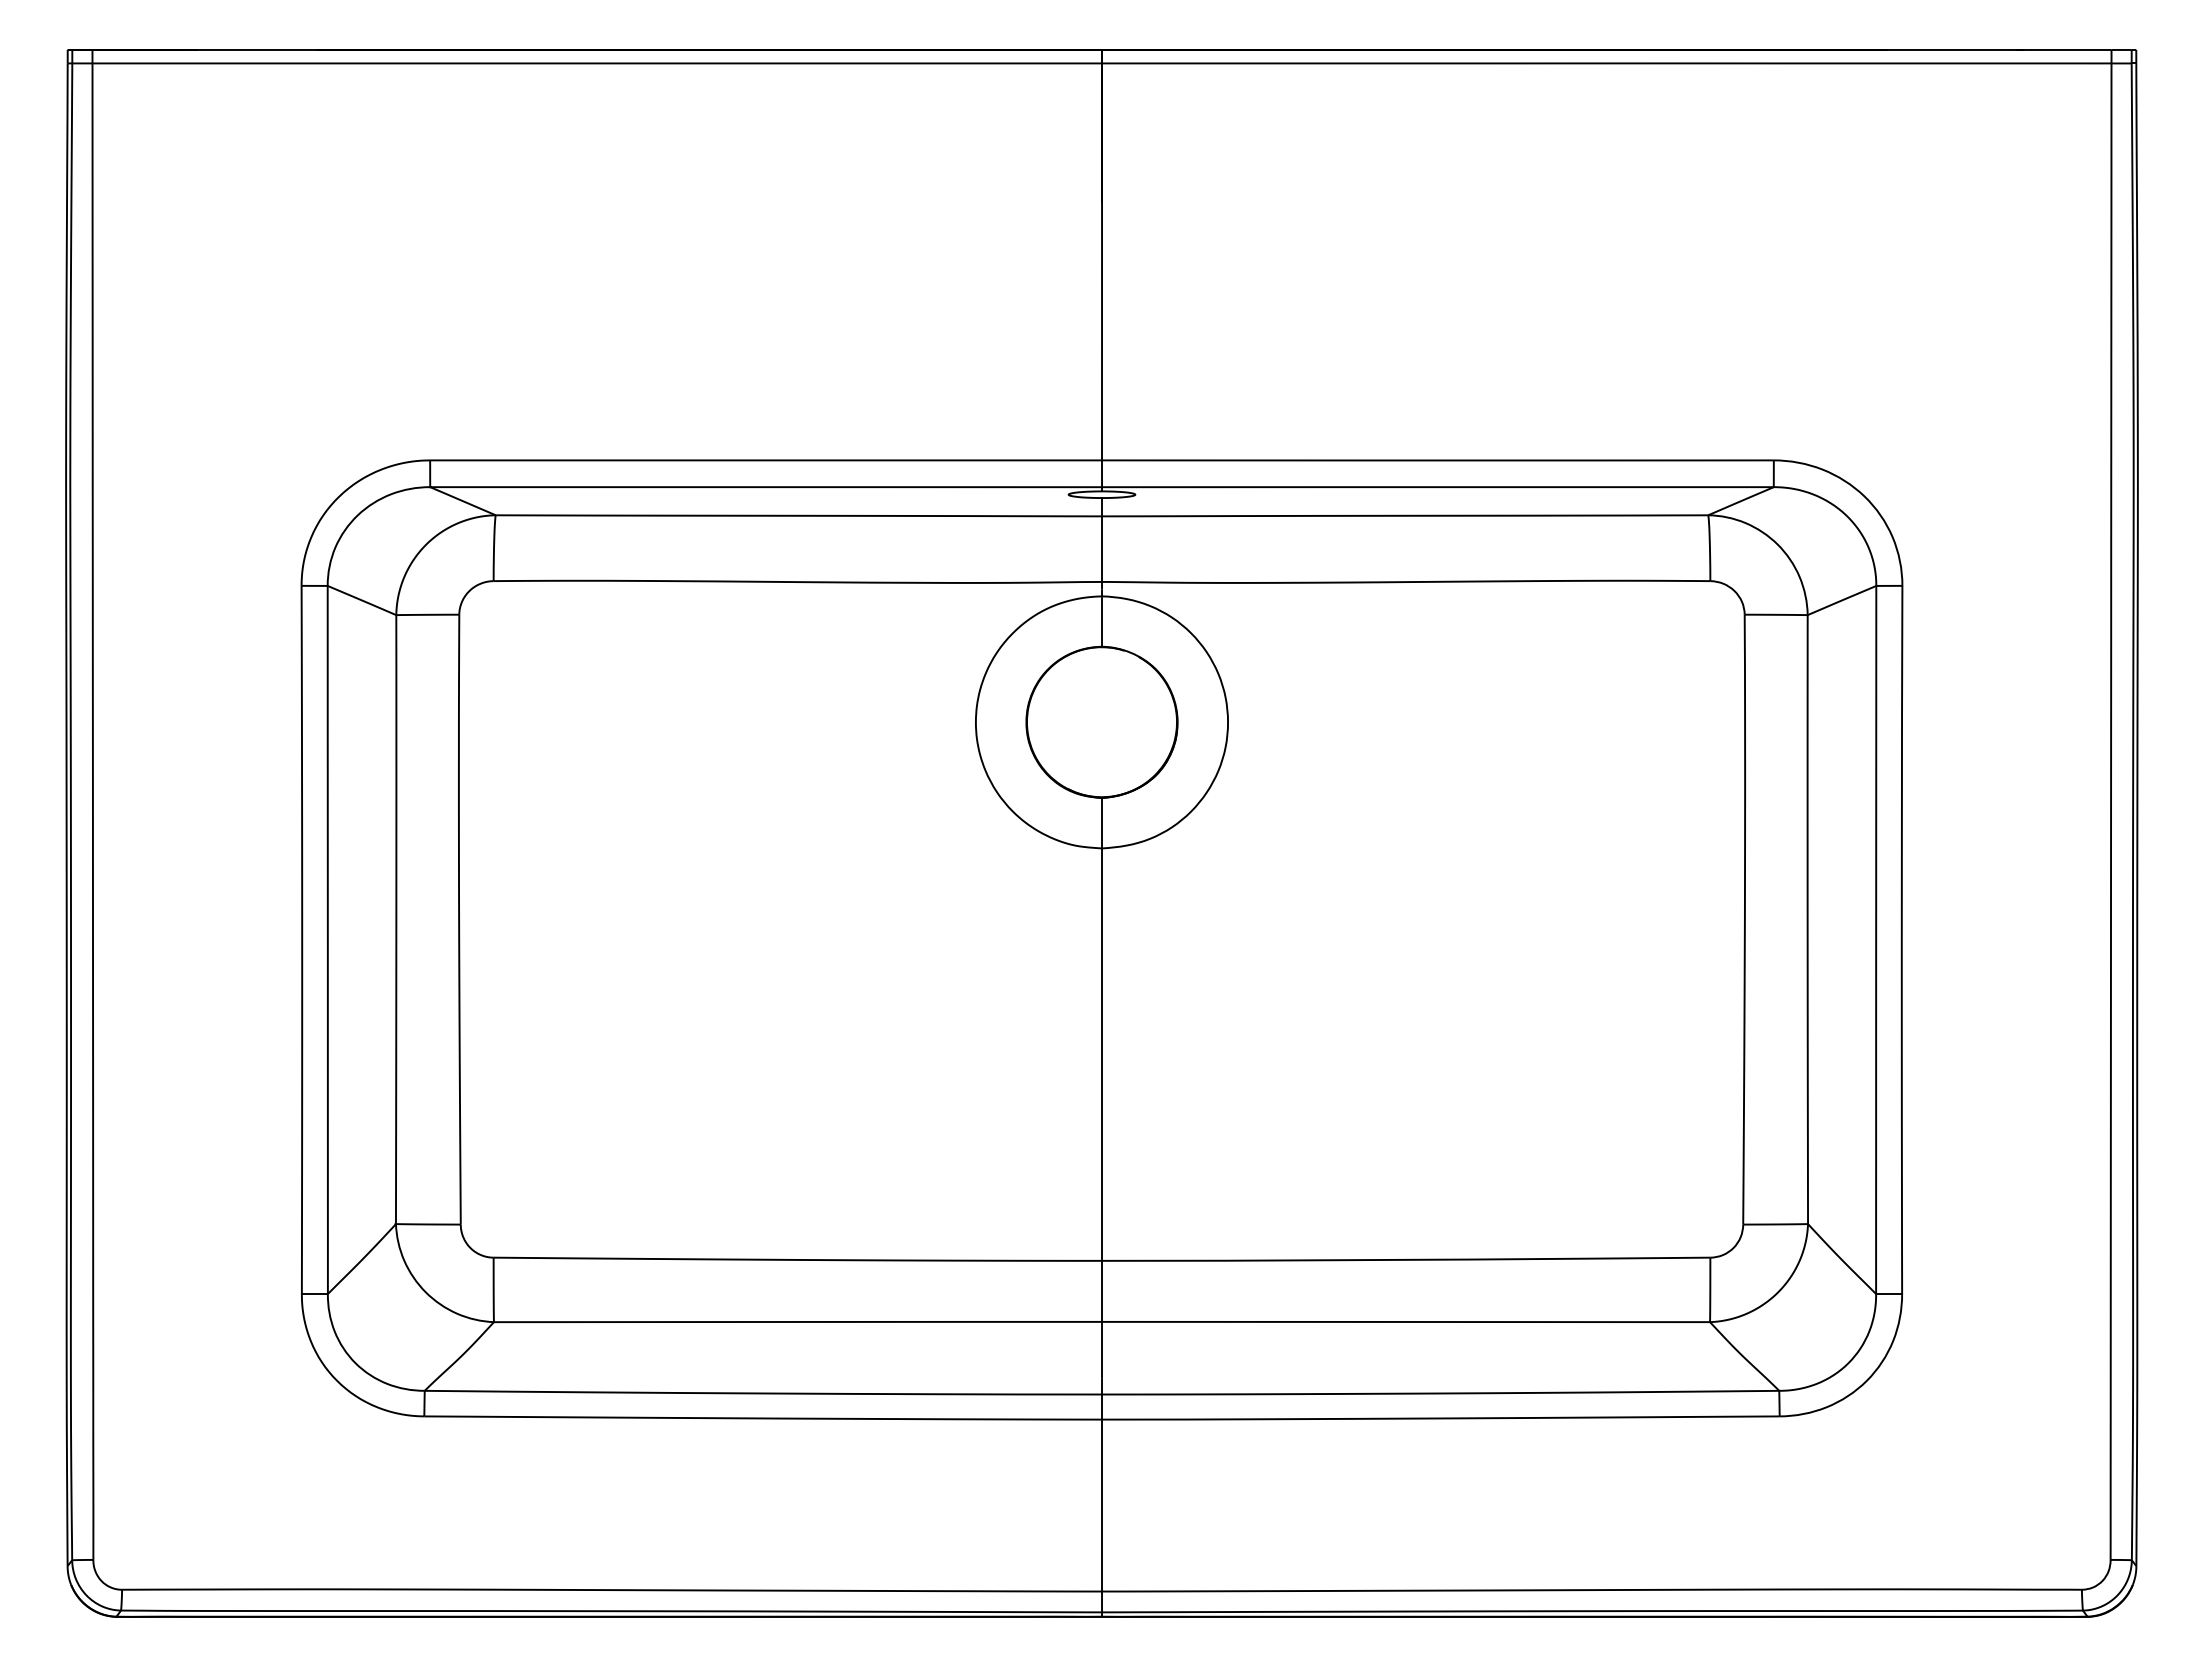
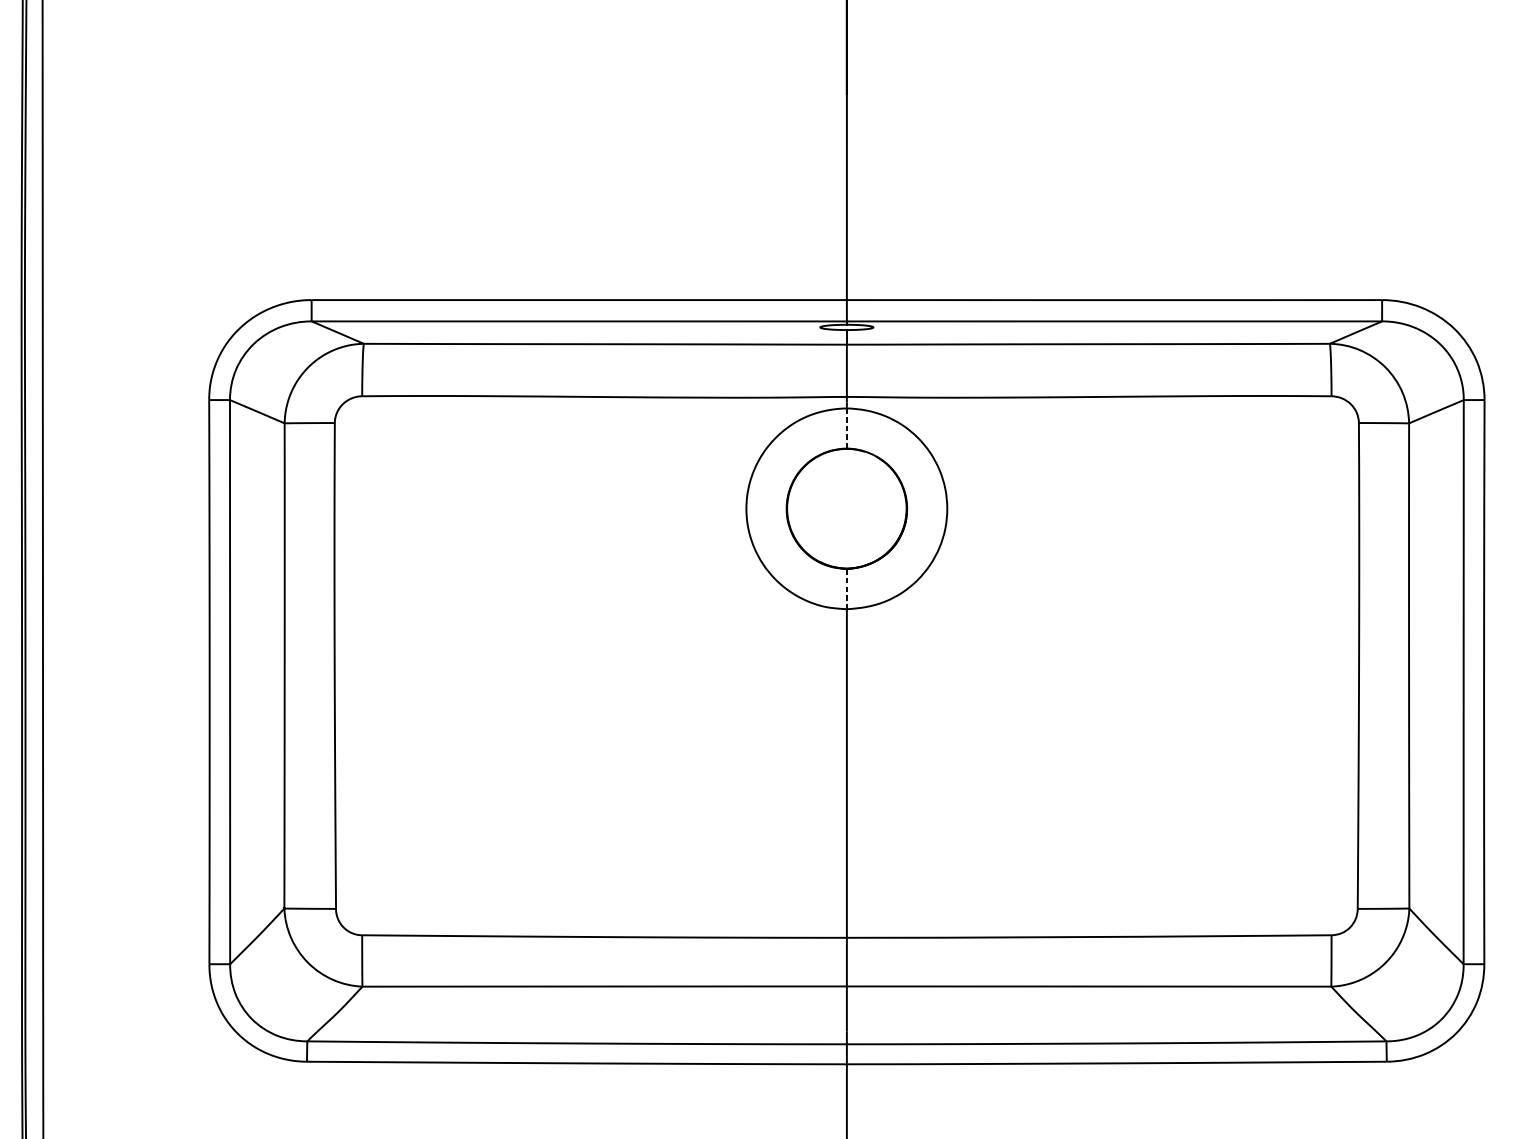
line: (1102, 621) -> (847, 428), solid -> dashed
line: (1102, 823) -> (847, 589), solid -> dashed

